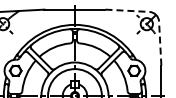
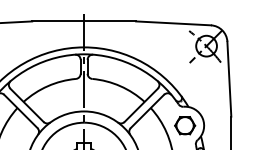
line: (127, 10) -> (173, 22), dashed -> solid
line: (160, 43) -> (229, 79), dashed -> solid

